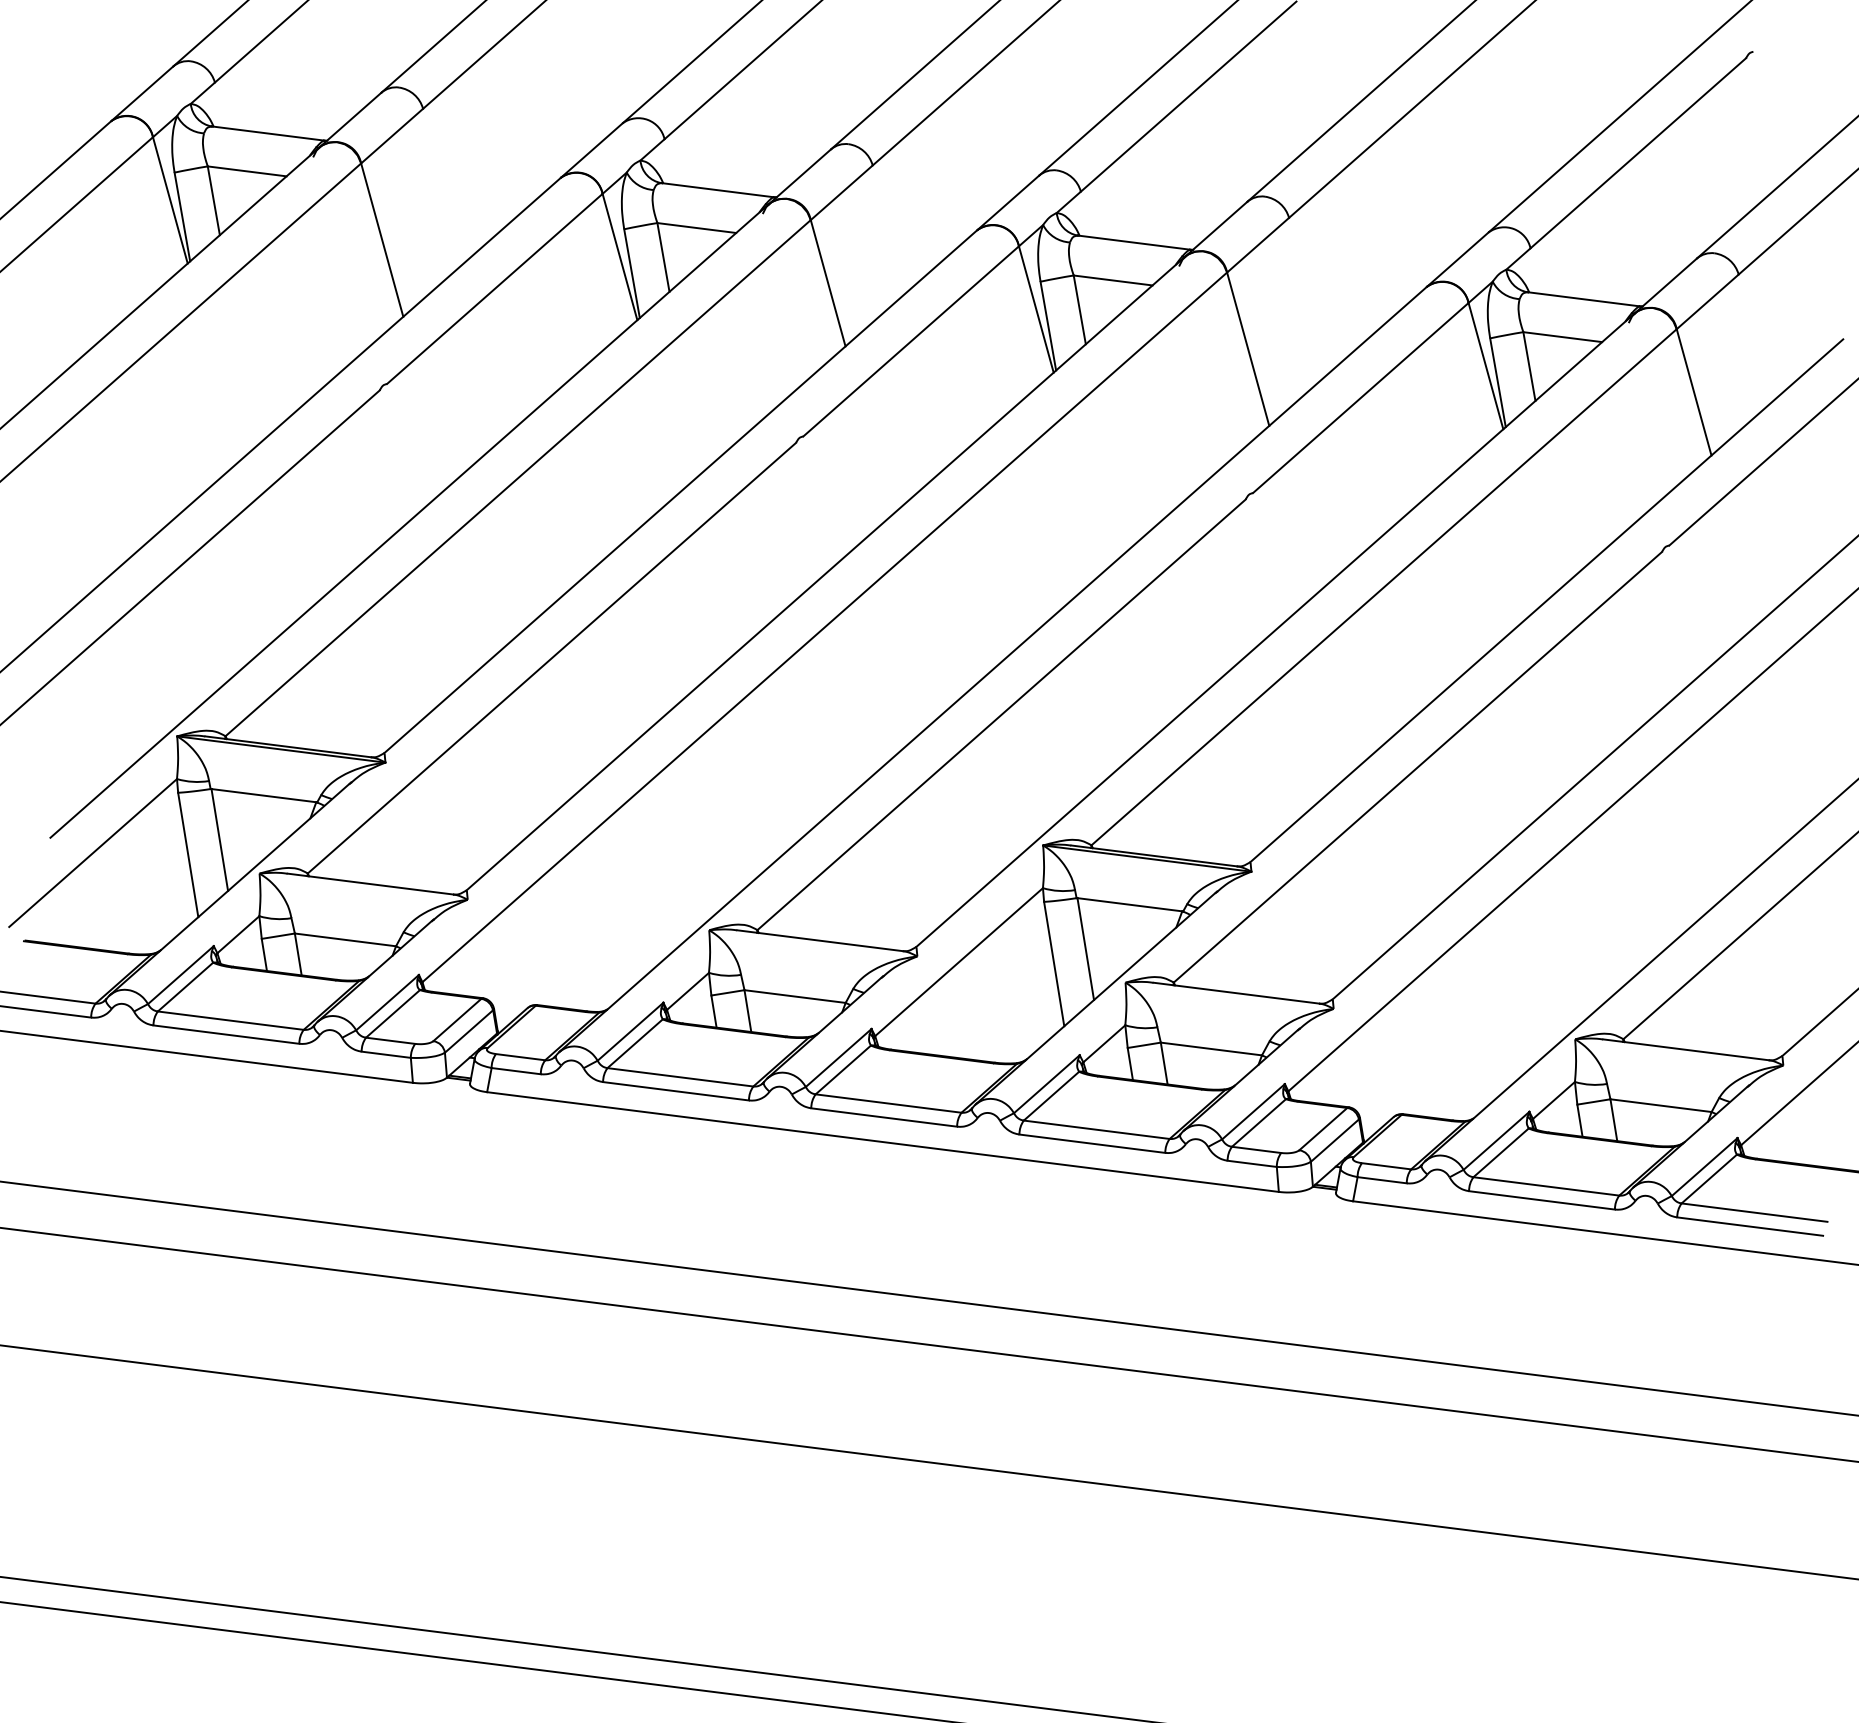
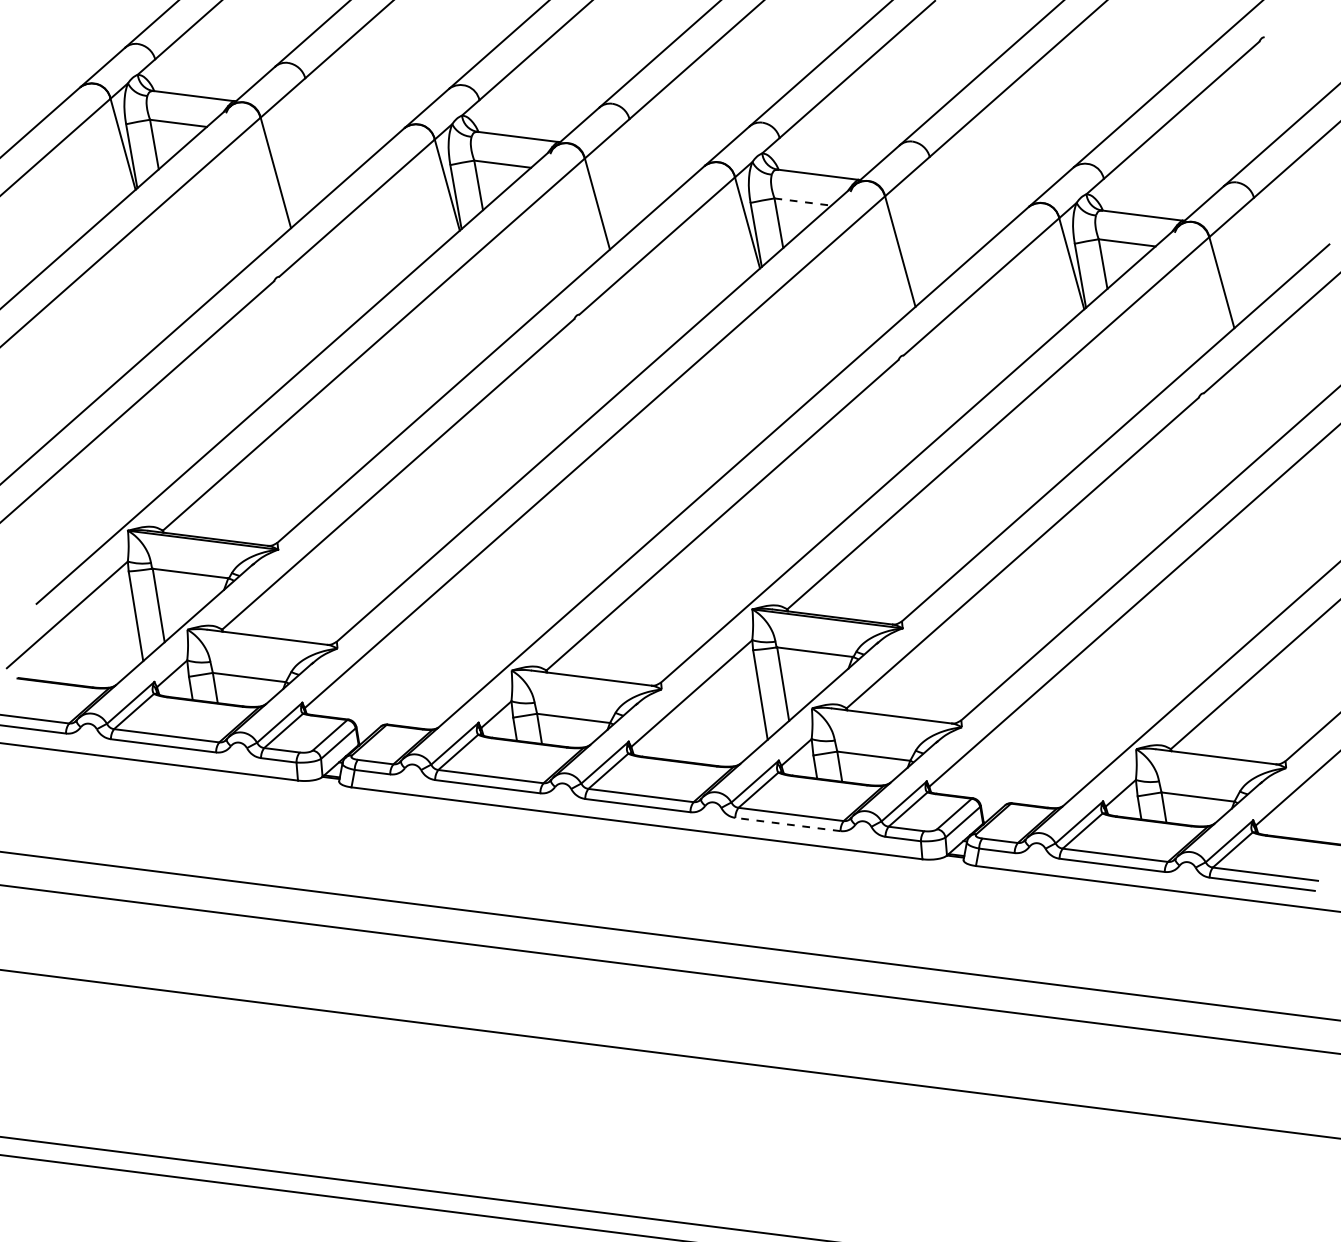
line: (1113, 280) -> (803, 202), solid -> dashed
line: (1092, 1143) -> (788, 824), solid -> dashed

